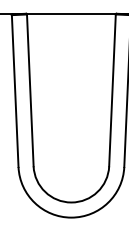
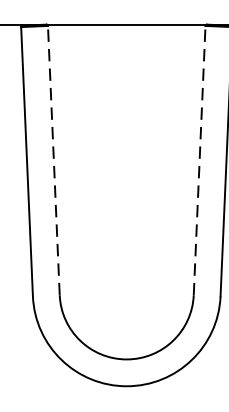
line: (30, 90) -> (54, 160), solid -> dashed
line: (112, 90) -> (199, 160), solid -> dashed

